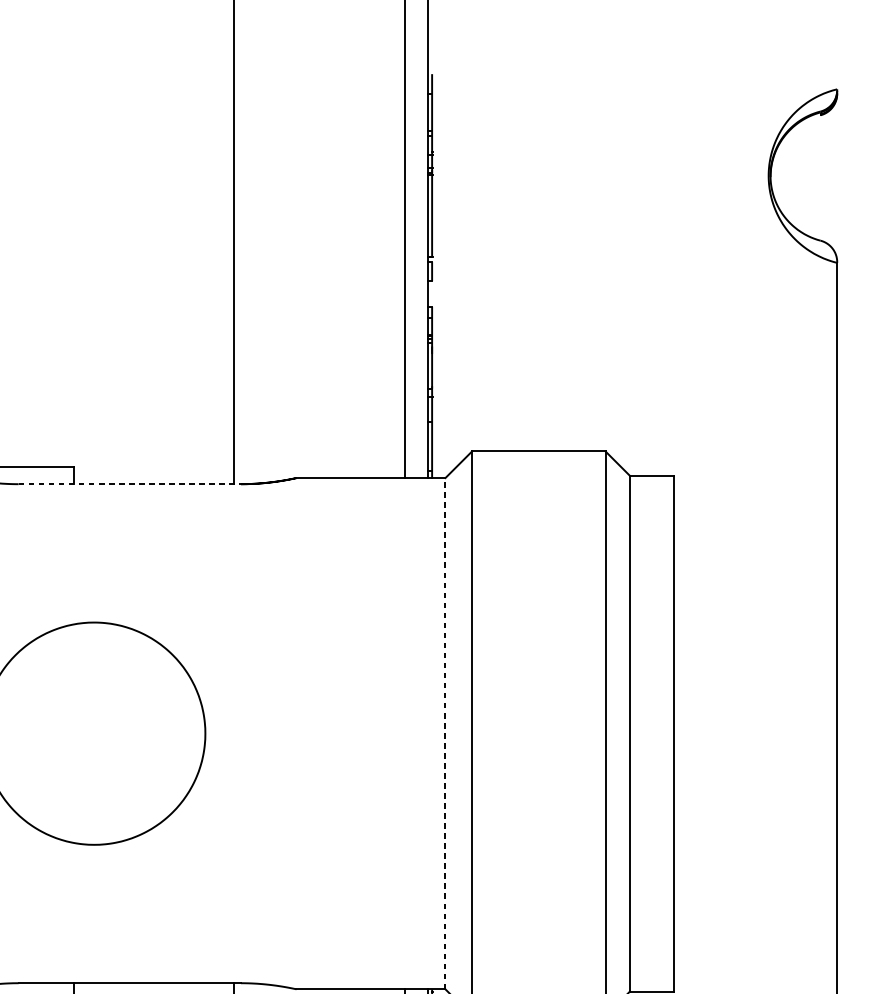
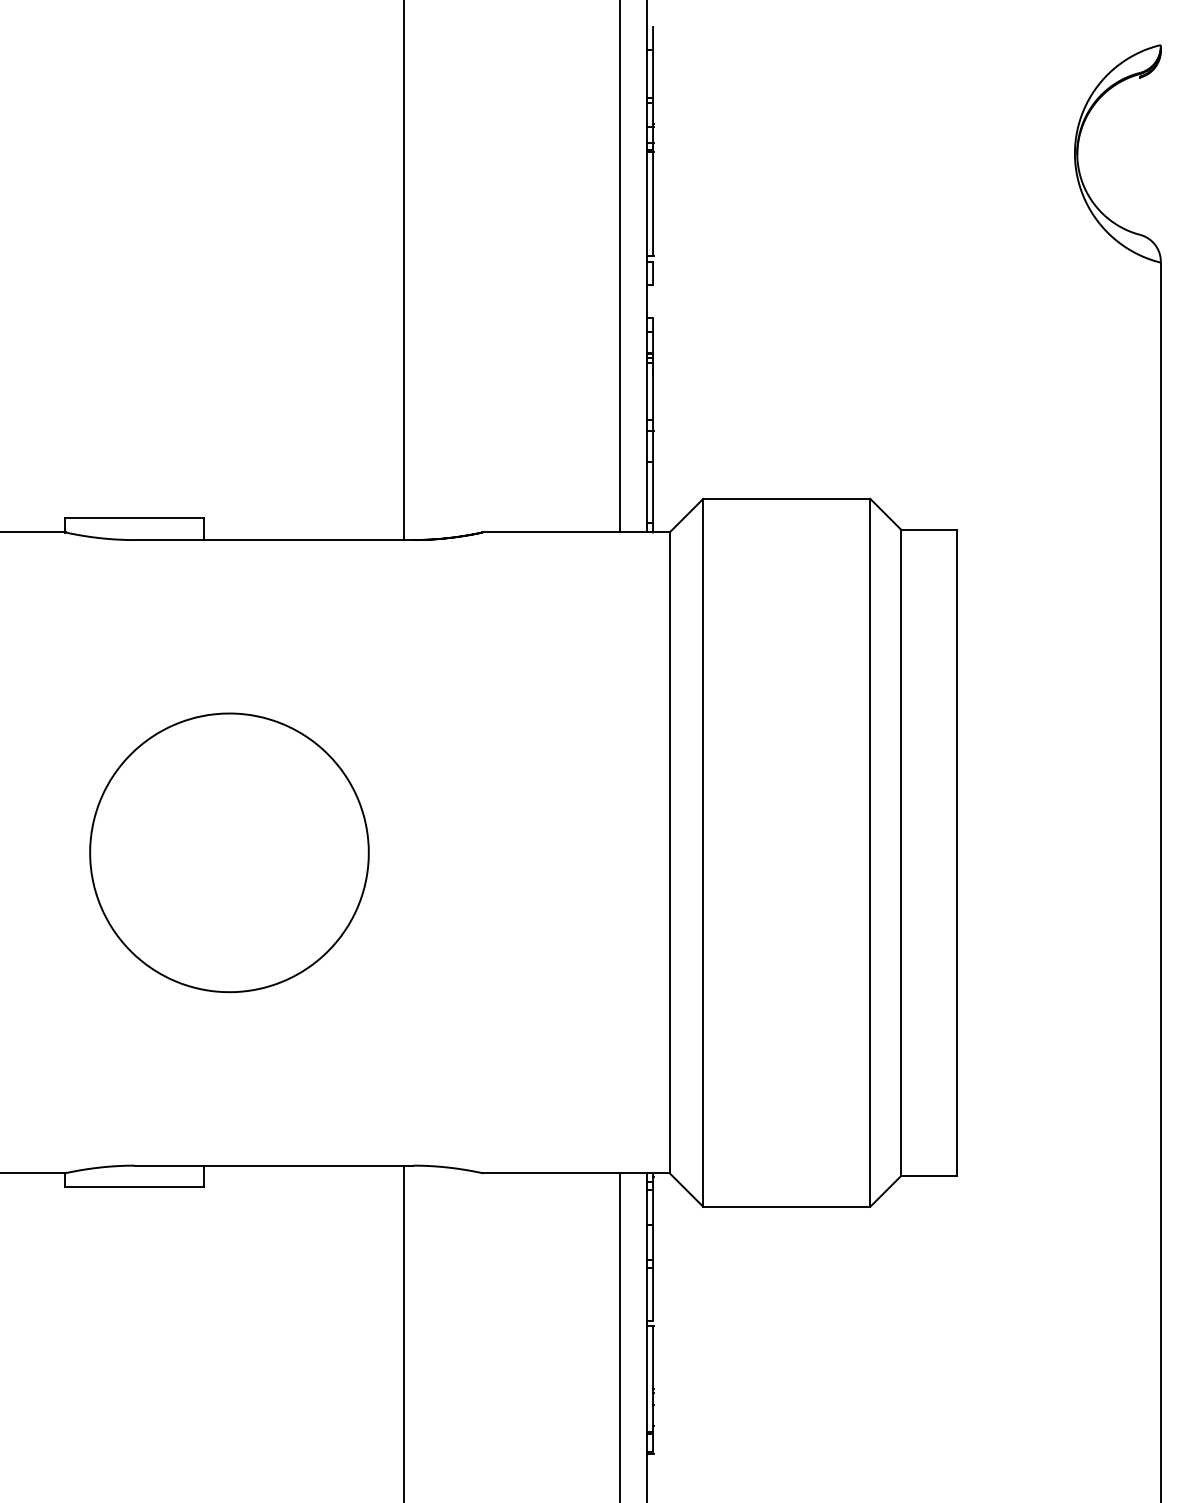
line: (130, 484) -> (274, 540), dashed -> solid
line: (445, 733) -> (669, 852), dashed -> solid

